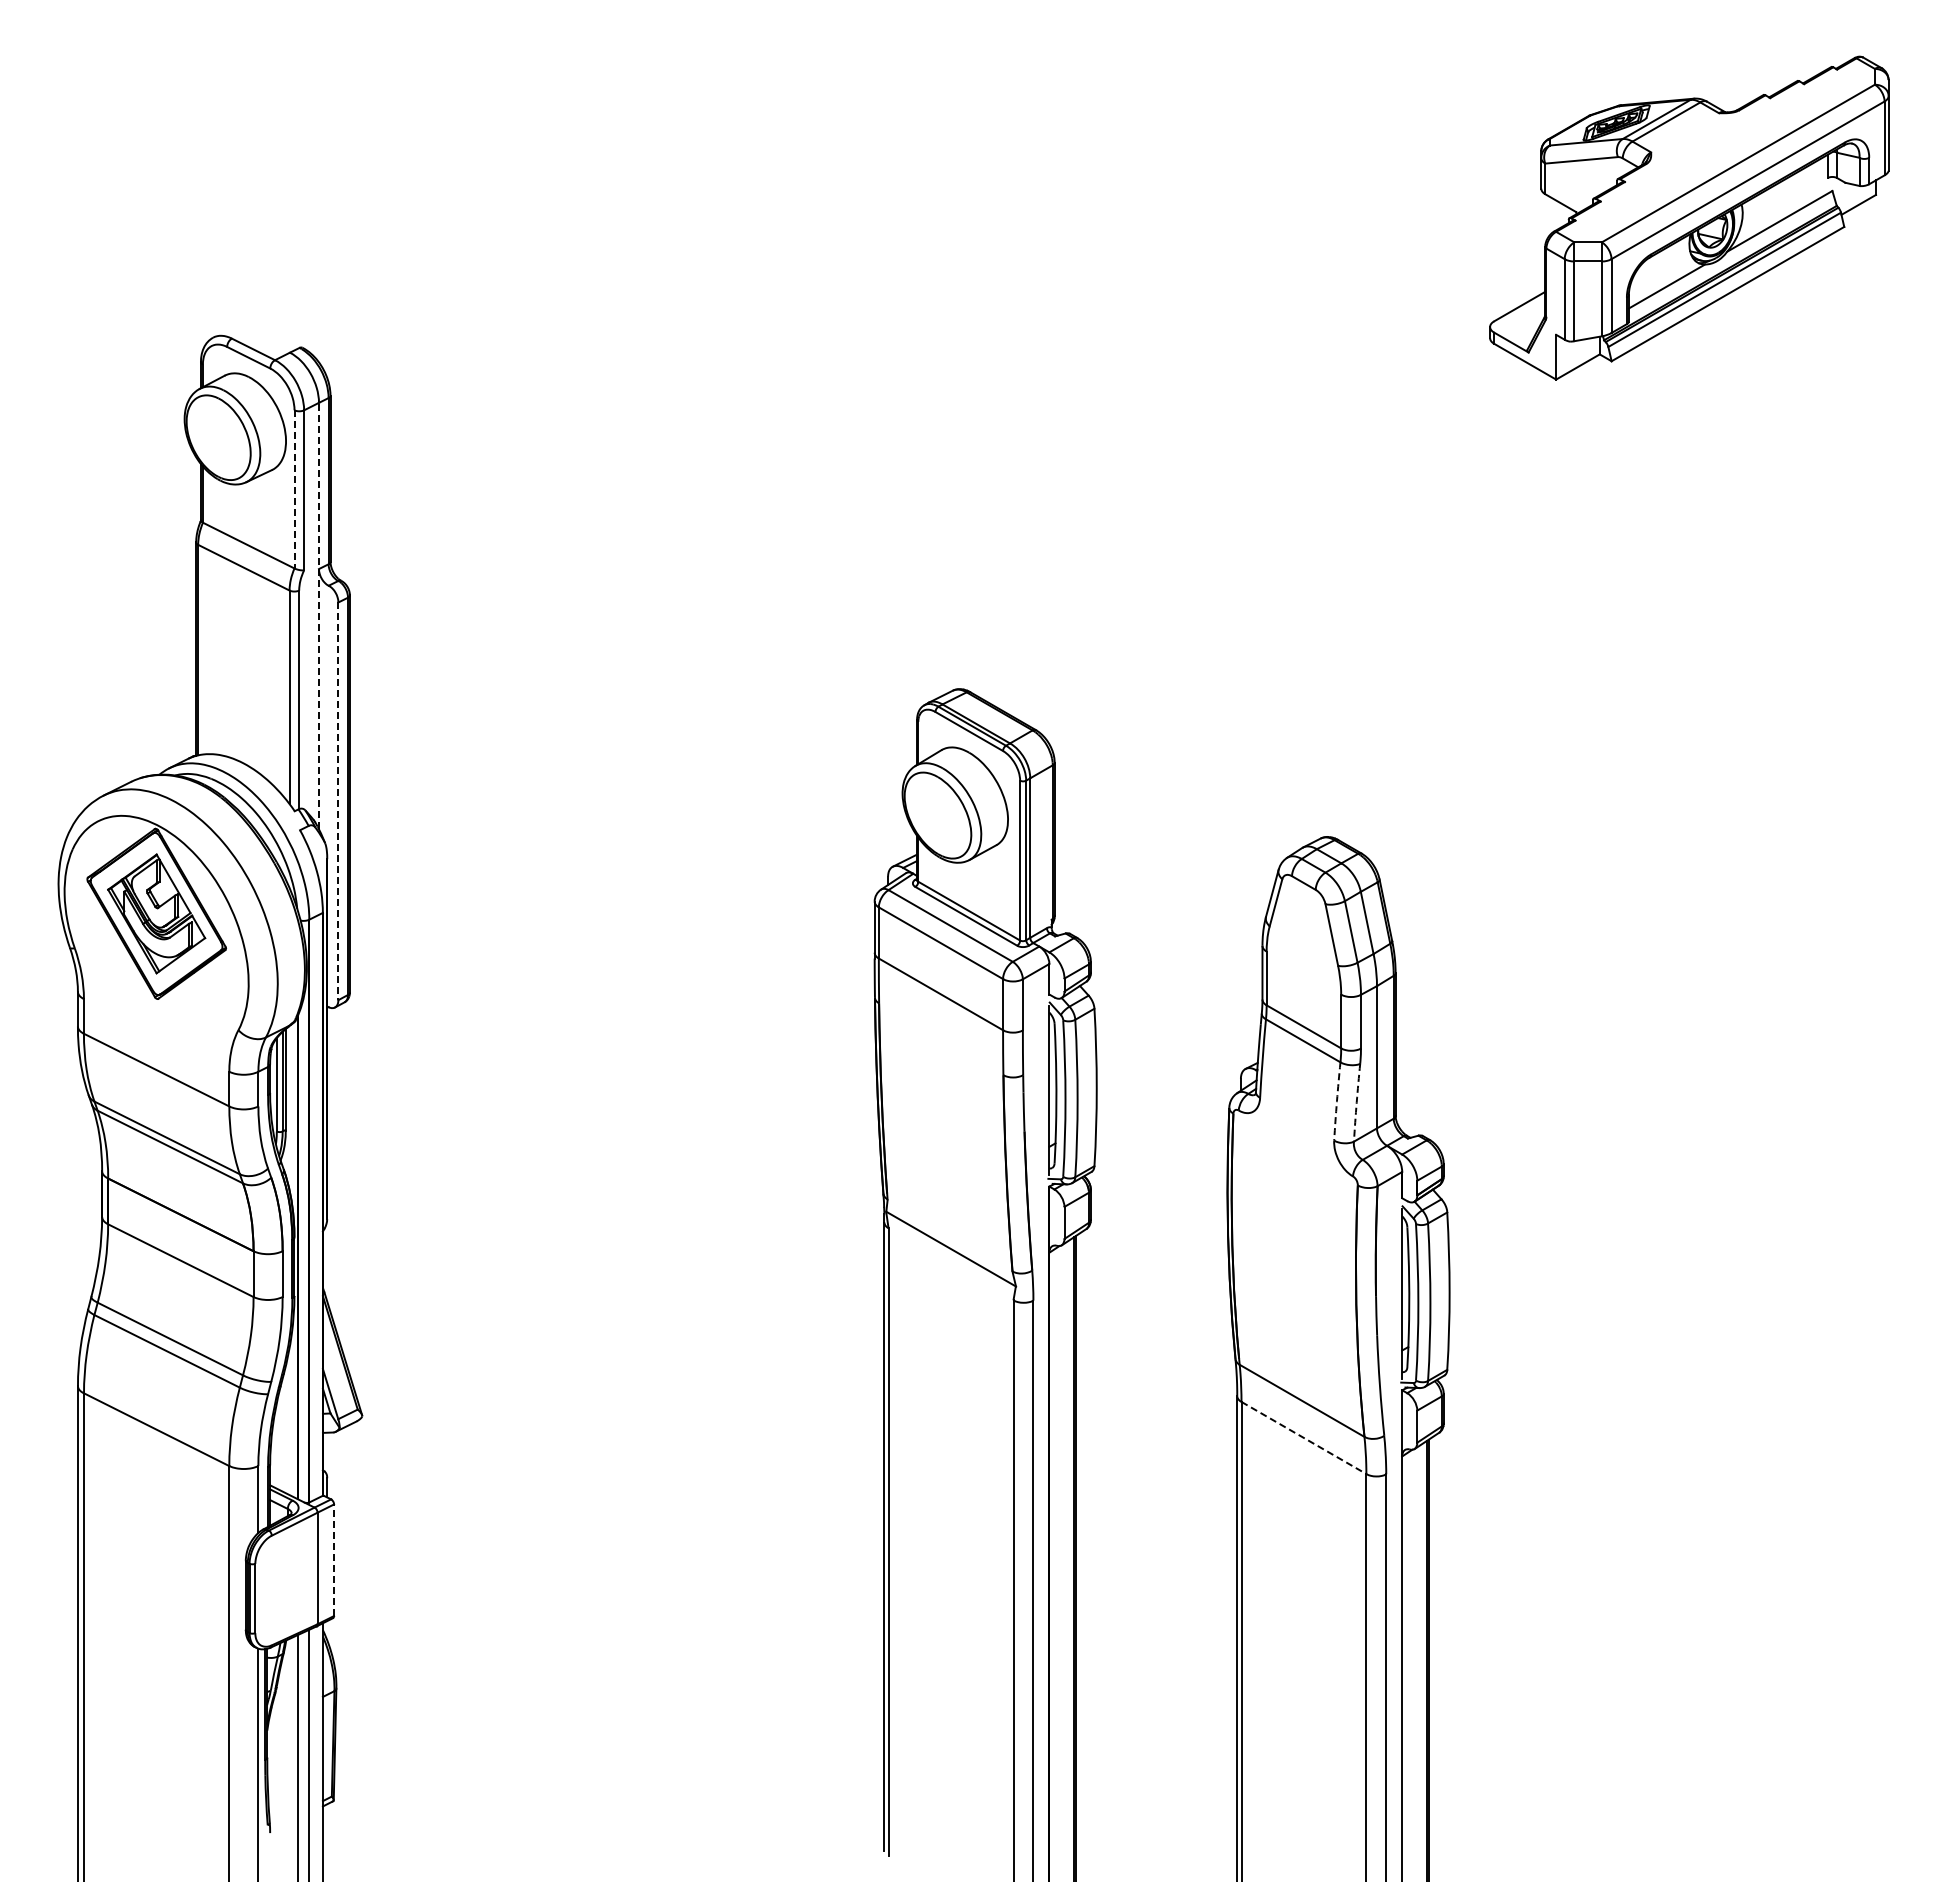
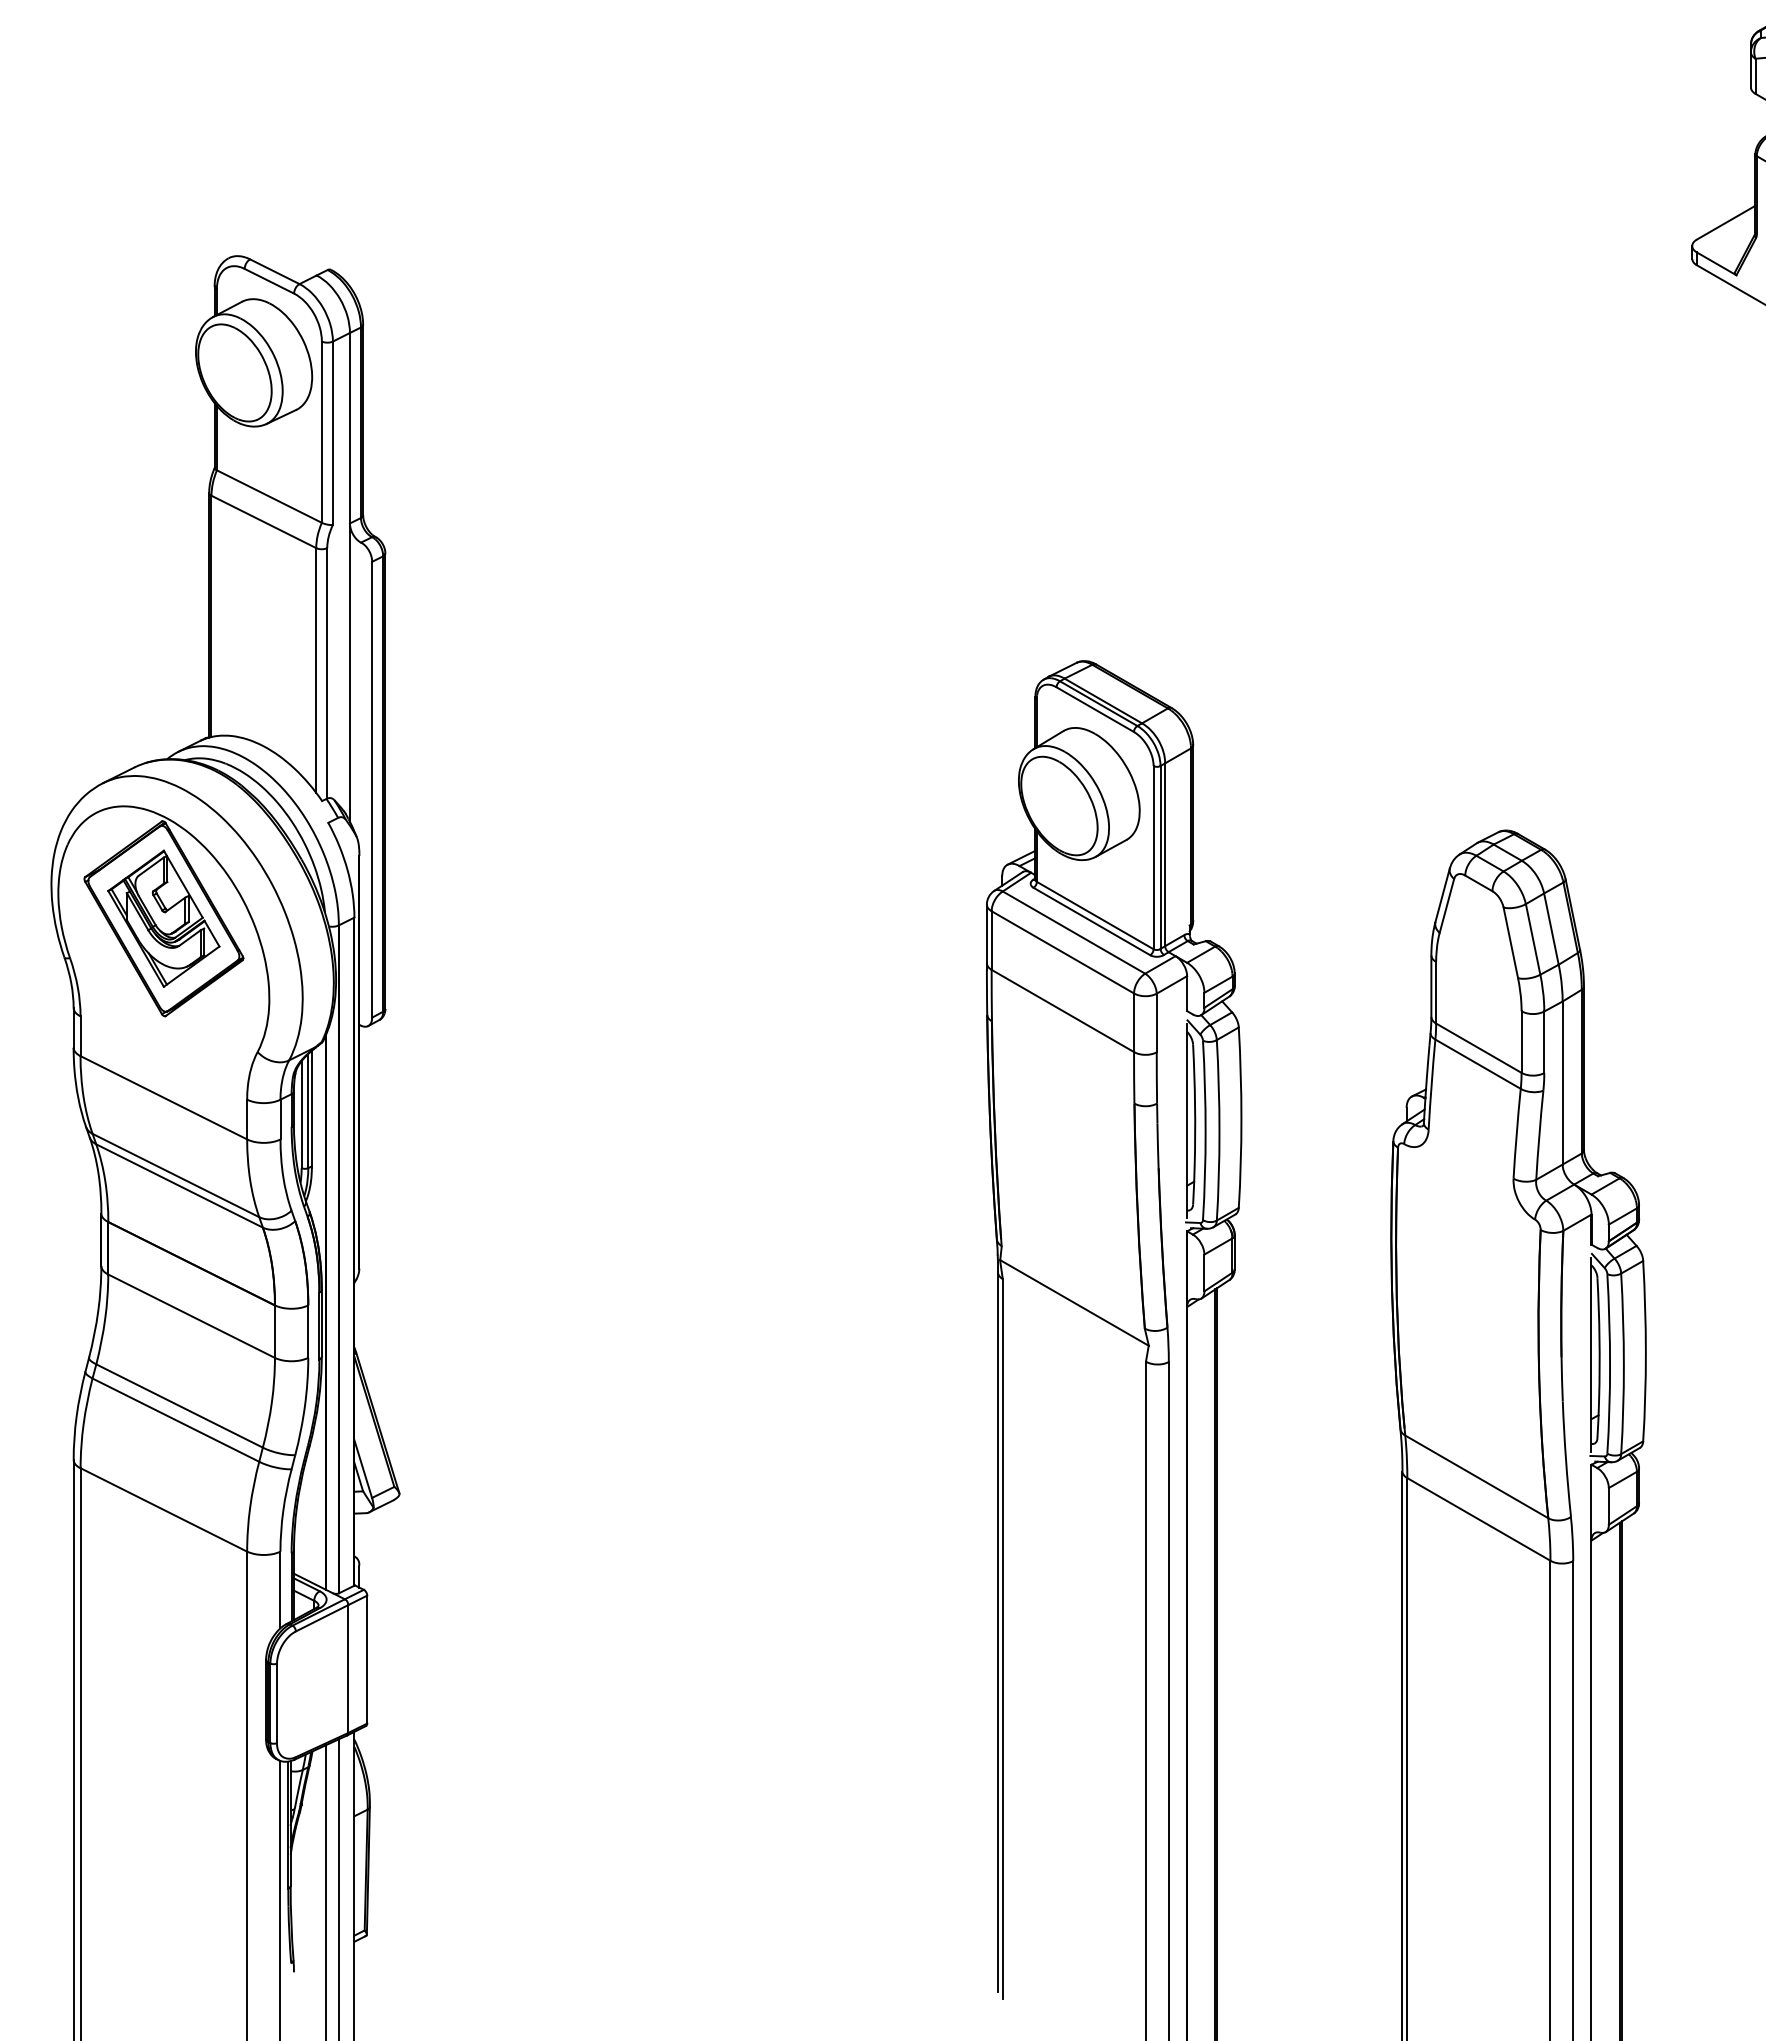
line: (294, 489) -> (321, 432), dashed -> solid
line: (319, 615) -> (350, 576), dashed -> solid
line: (338, 801) -> (372, 789), dashed -> solid
arc: (1336, 1101) -> (1516, 1133), dashed -> solid
arc: (1356, 1102) -> (1539, 1134), dashed -> solid
line: (1304, 1438) -> (1479, 1520), dashed -> solid
line: (334, 1560) -> (367, 1659), dashed -> solid

